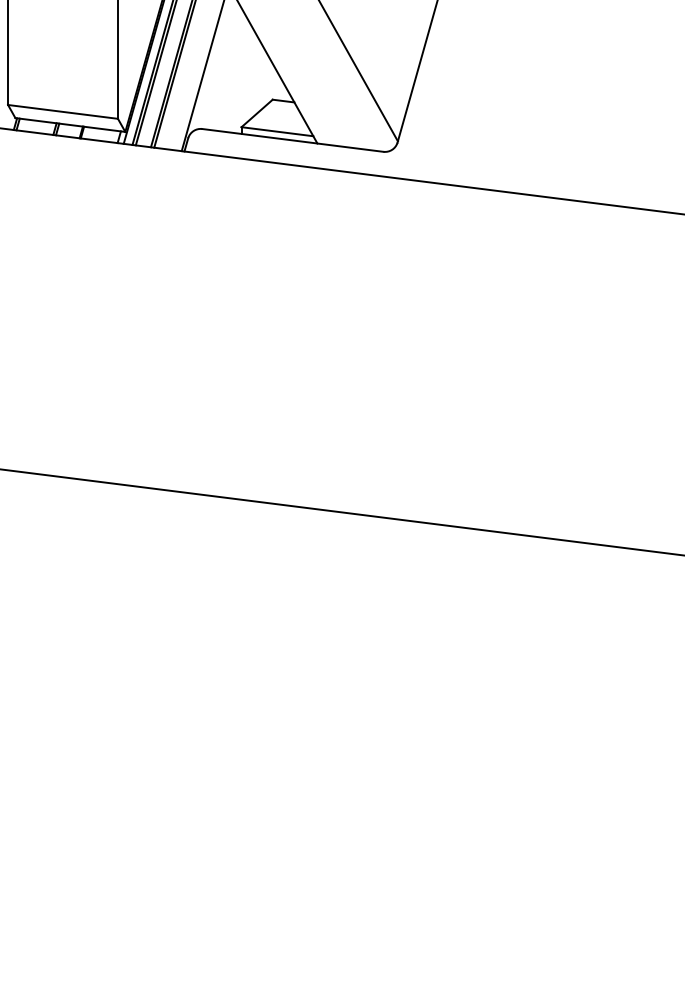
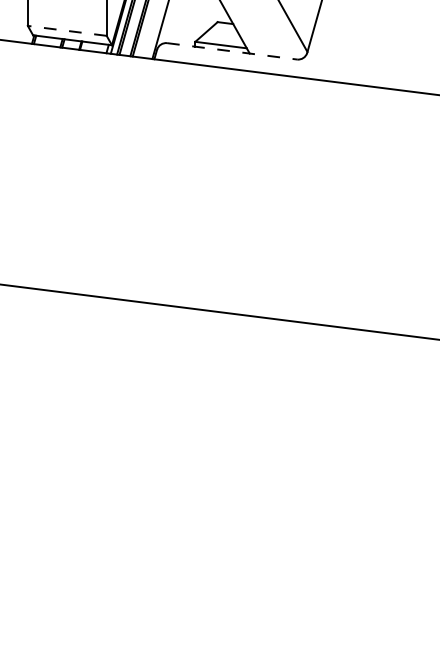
line: (62, 111) -> (66, 30), solid -> dashed
line: (293, 140) -> (232, 51), solid -> dashed

